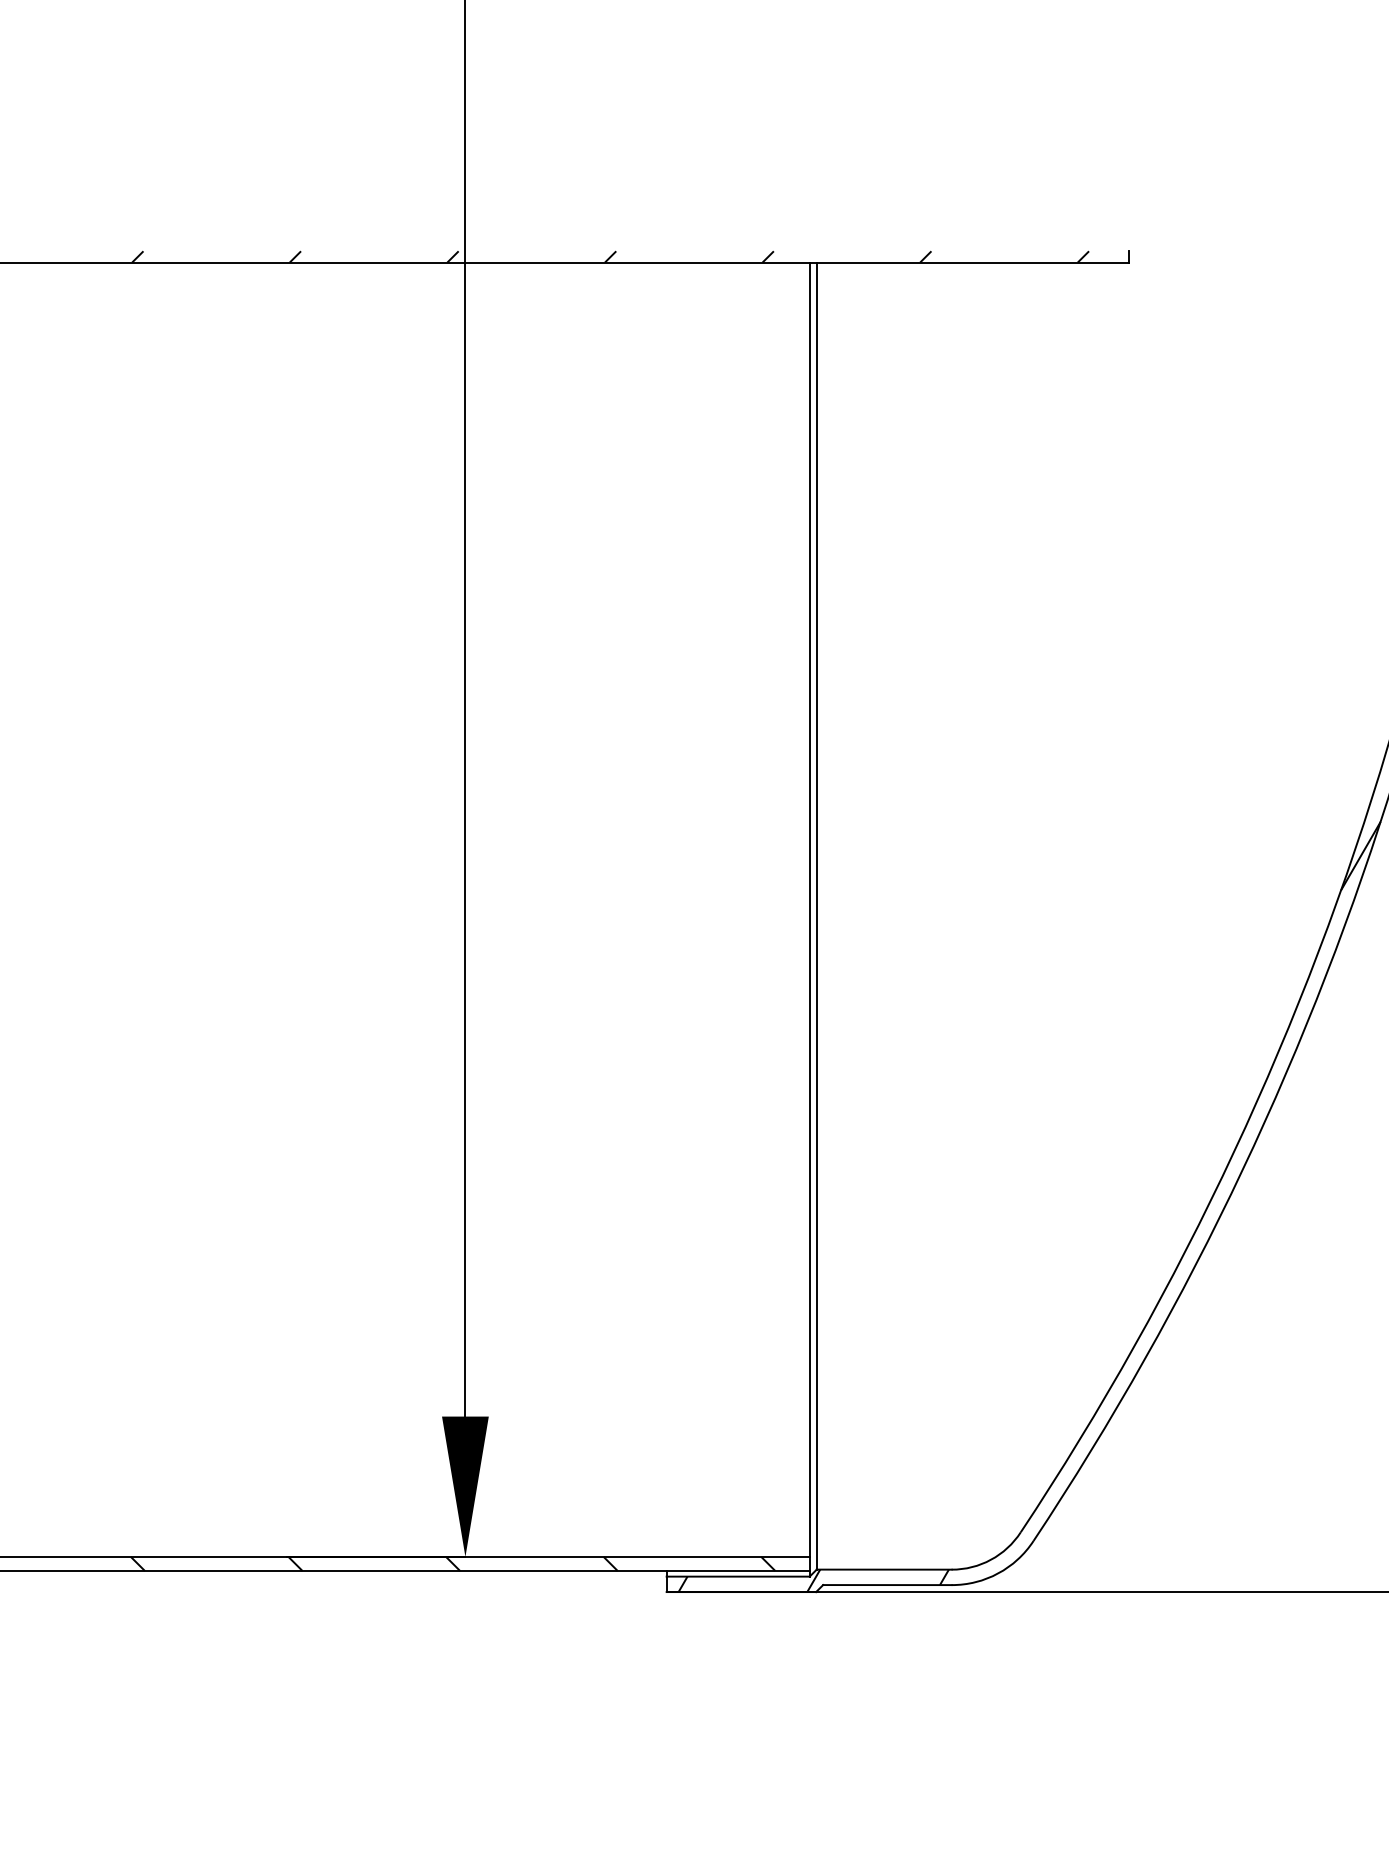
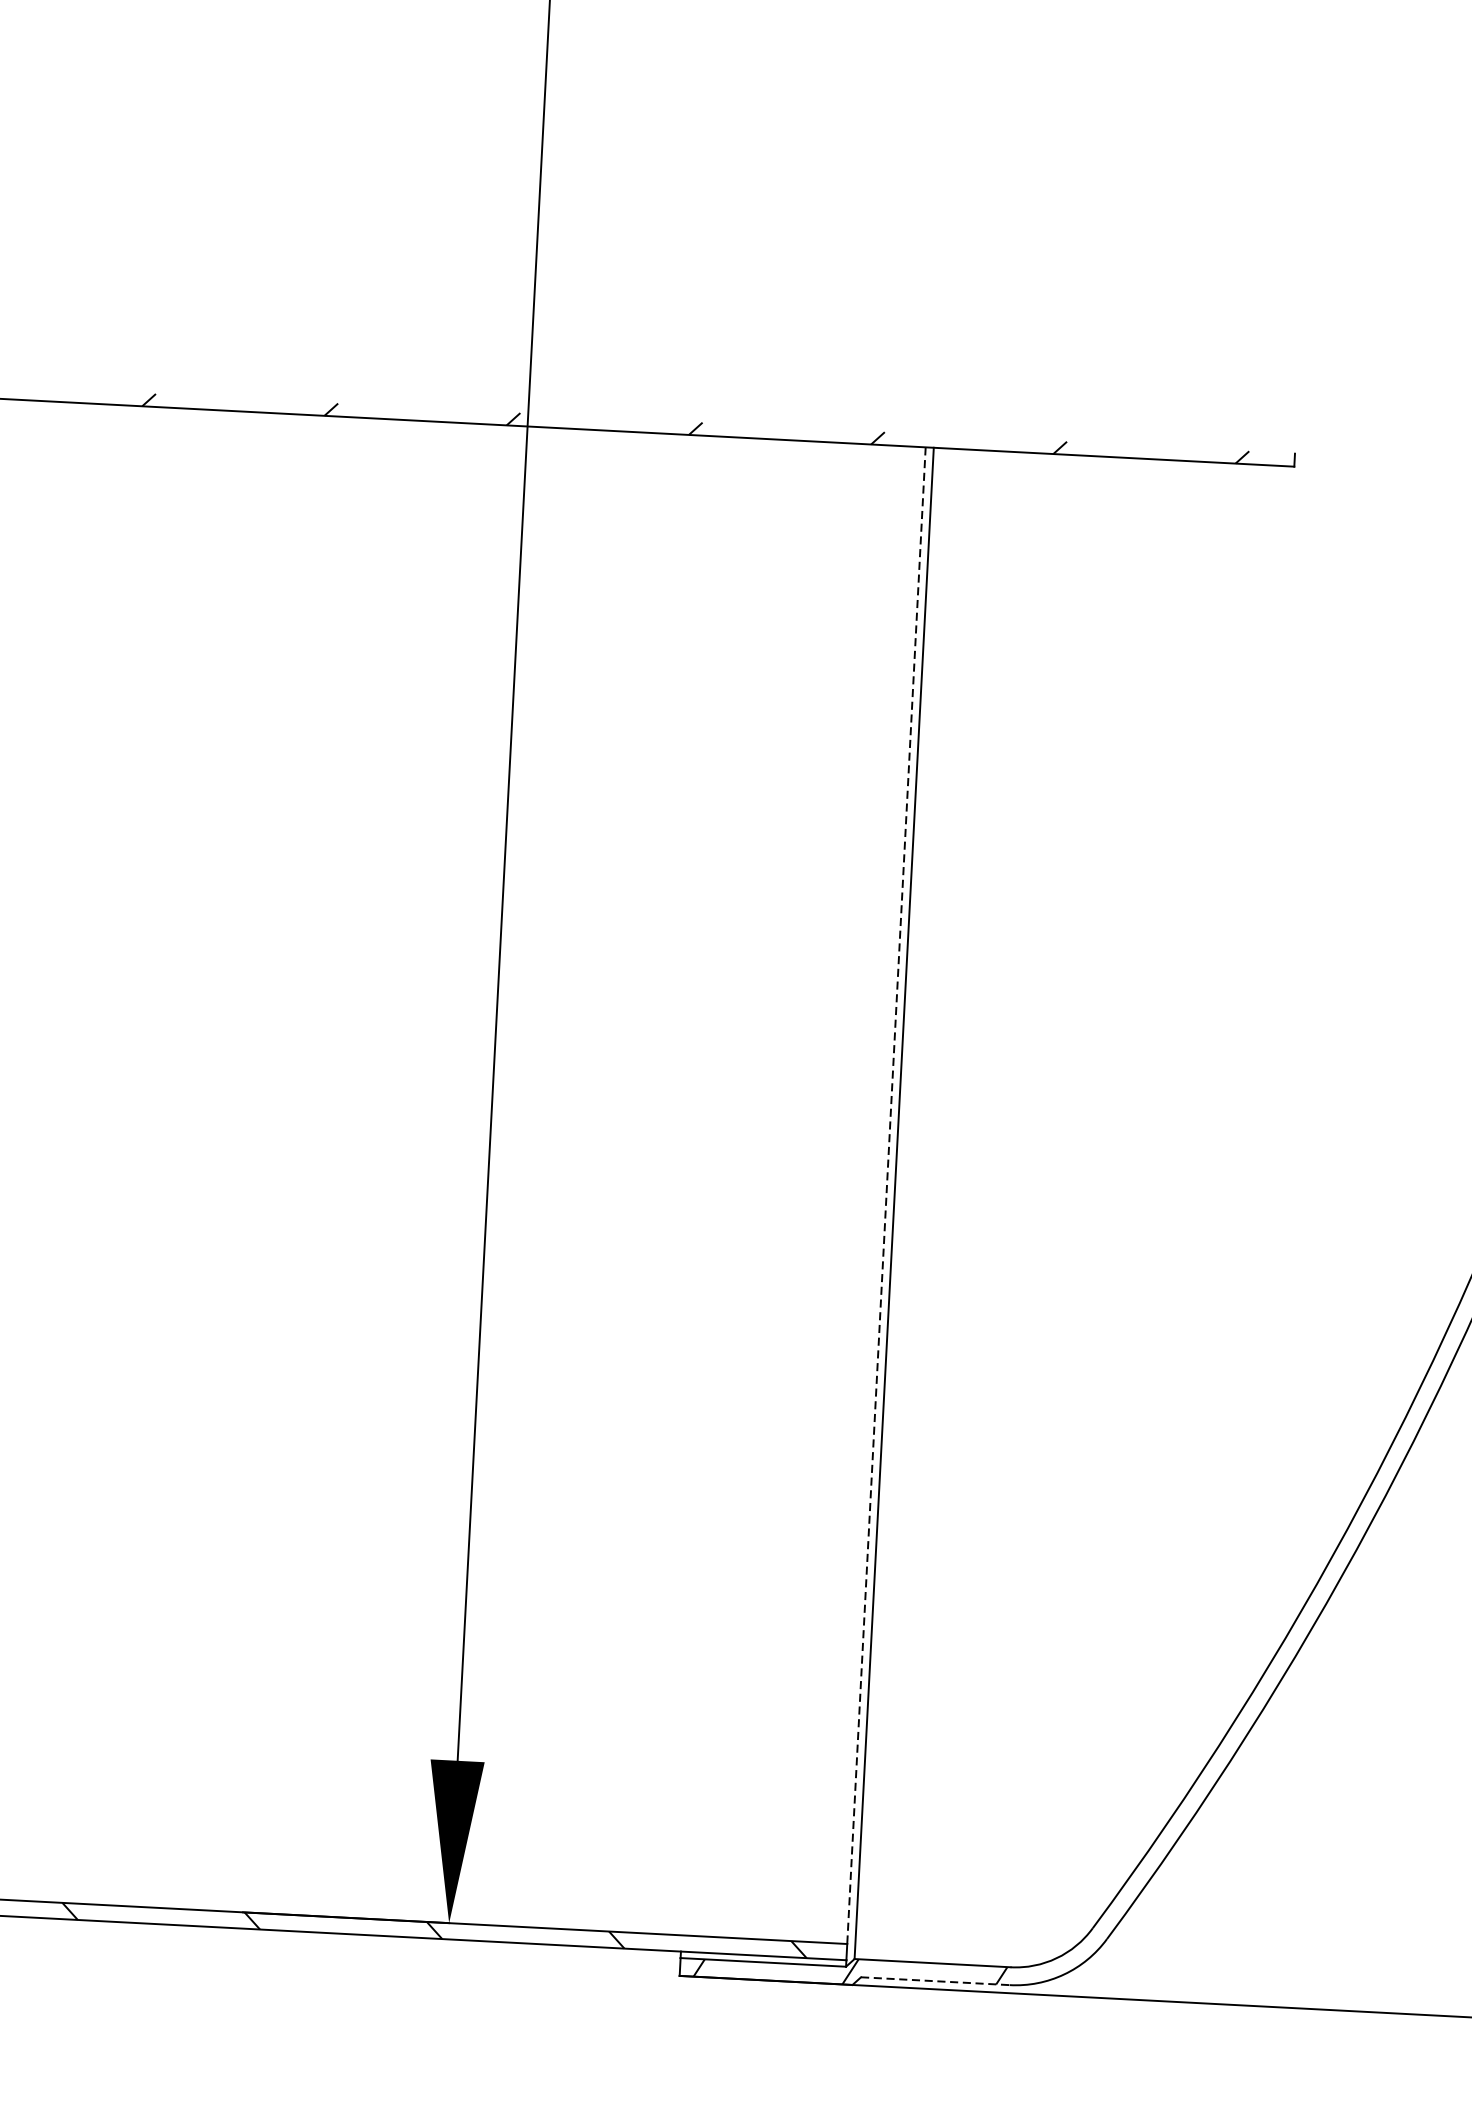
line: (809, 910) -> (886, 1196), solid -> dashed
line: (887, 1585) -> (935, 1981), solid -> dashed

